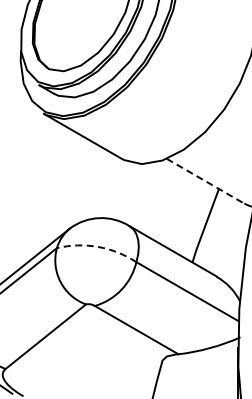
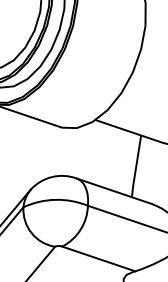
line: (205, 181) -> (129, 131), dashed -> solid
arc: (98, 246) -> (55, 199), dashed -> solid

